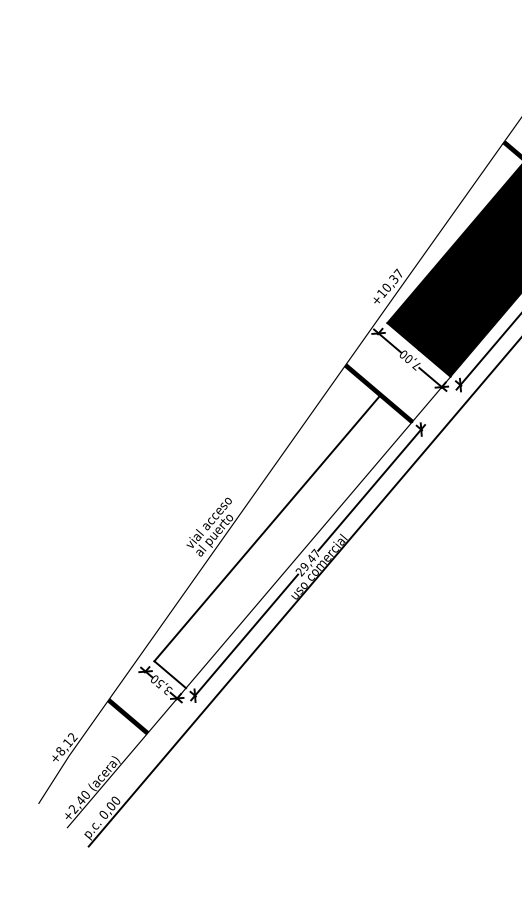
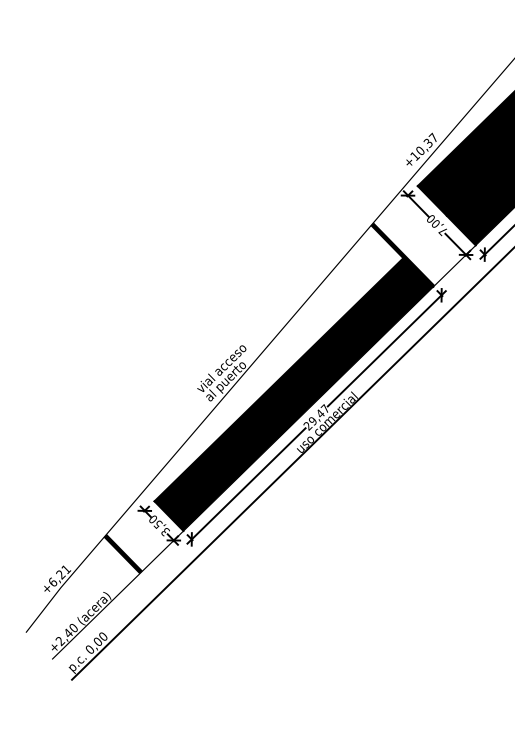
fill: (283, 541) -> (294, 394), added
text: (65, 744) -> (58, 576), +8,12 -> +6,21

